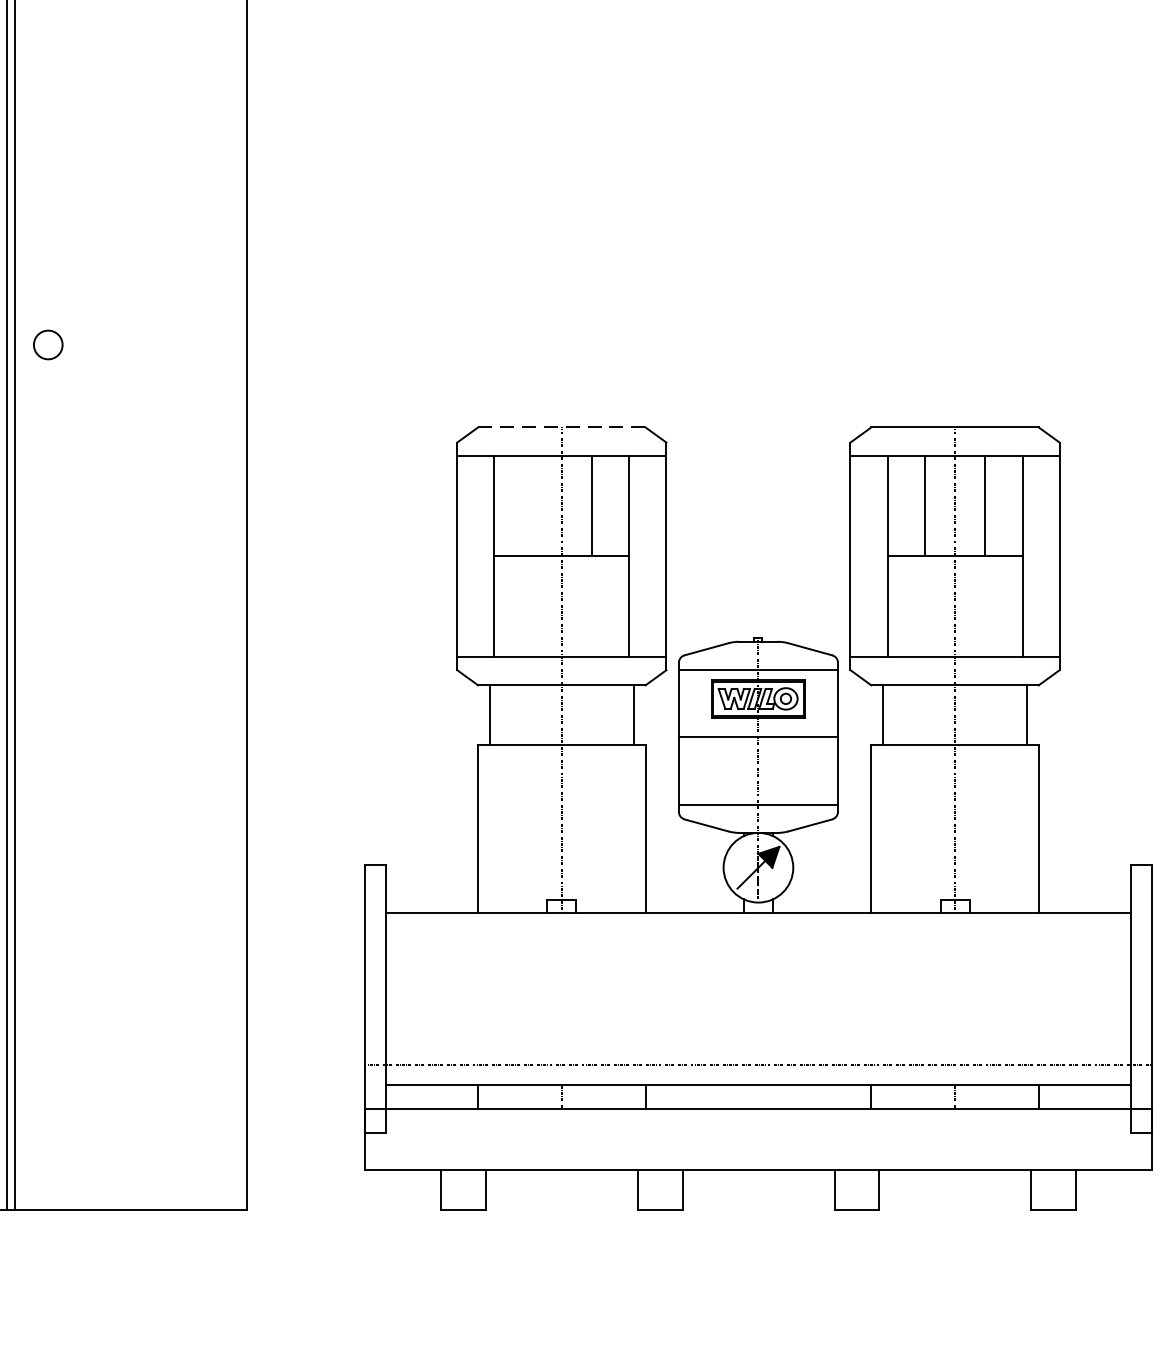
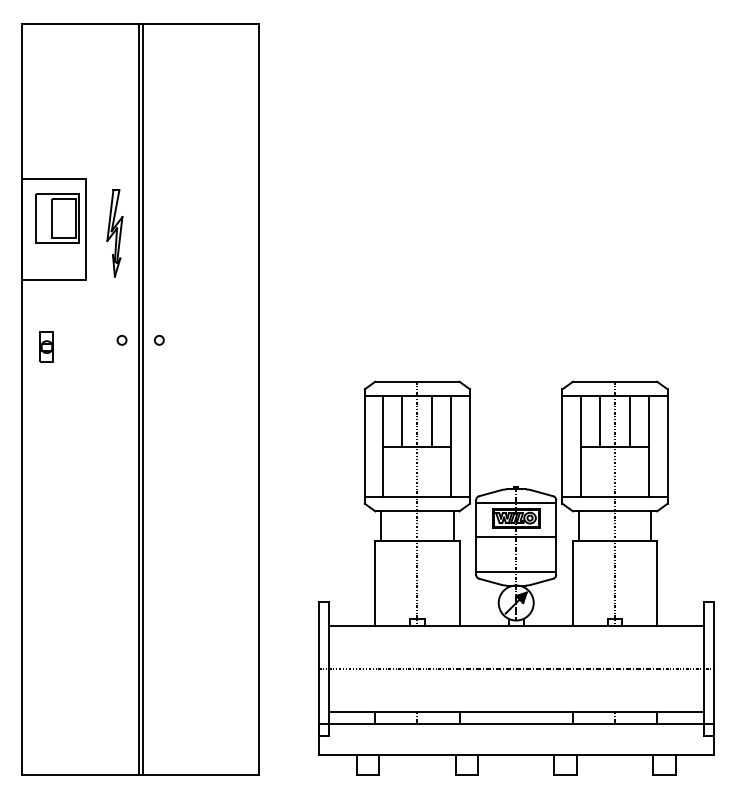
circle: (48, 345) -> (159, 340), size x0.62
line: (562, 427) -> (417, 381), dashed -> solid
line: (532, 504) -> (402, 420), added
line: (756, 1065) -> (515, 669), moved

